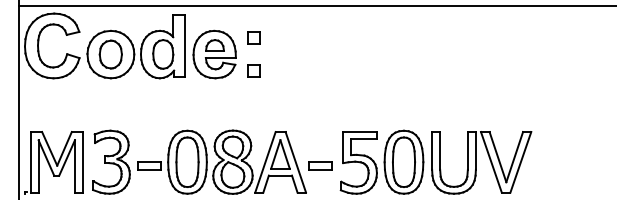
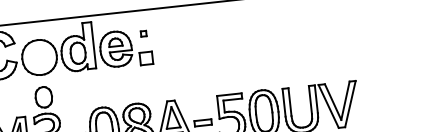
part: (253, 37) -> (143, 33), size x0.6
part: (110, 54) -> (43, 97), moved
part: (253, 70) -> (145, 57), size x1.4

